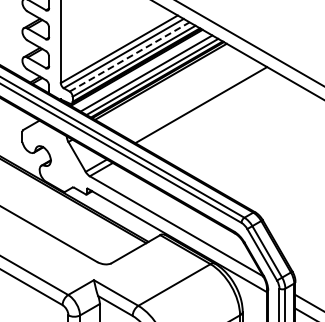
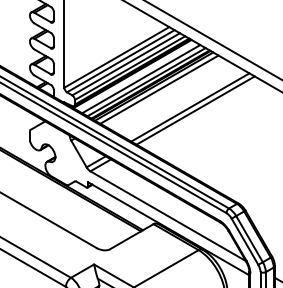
line: (130, 56) -> (126, 63), dashed -> solid
line: (166, 85) -> (159, 89), added
line: (207, 108) -> (195, 110), added

